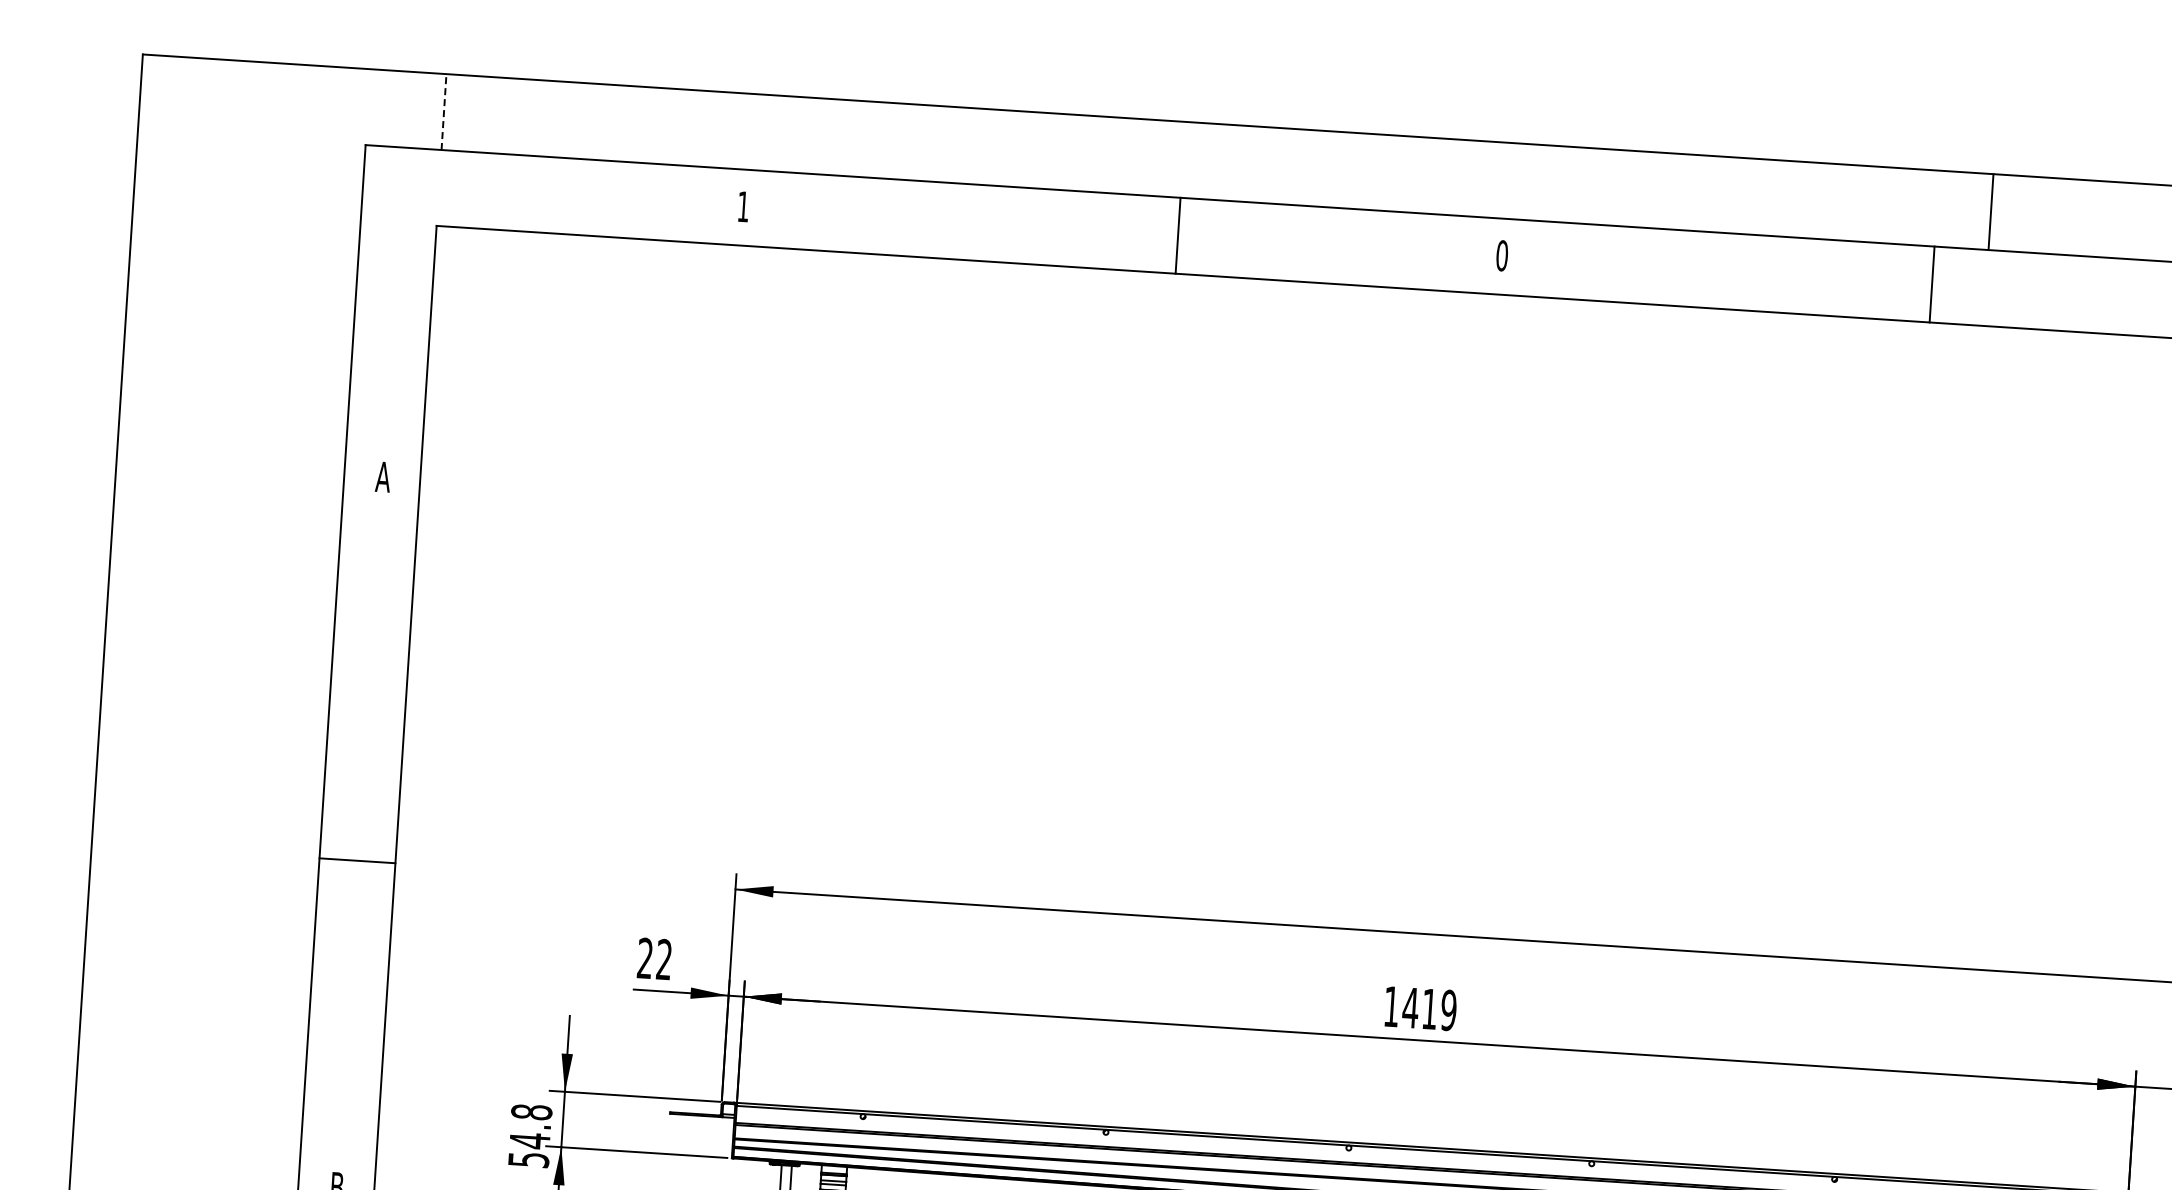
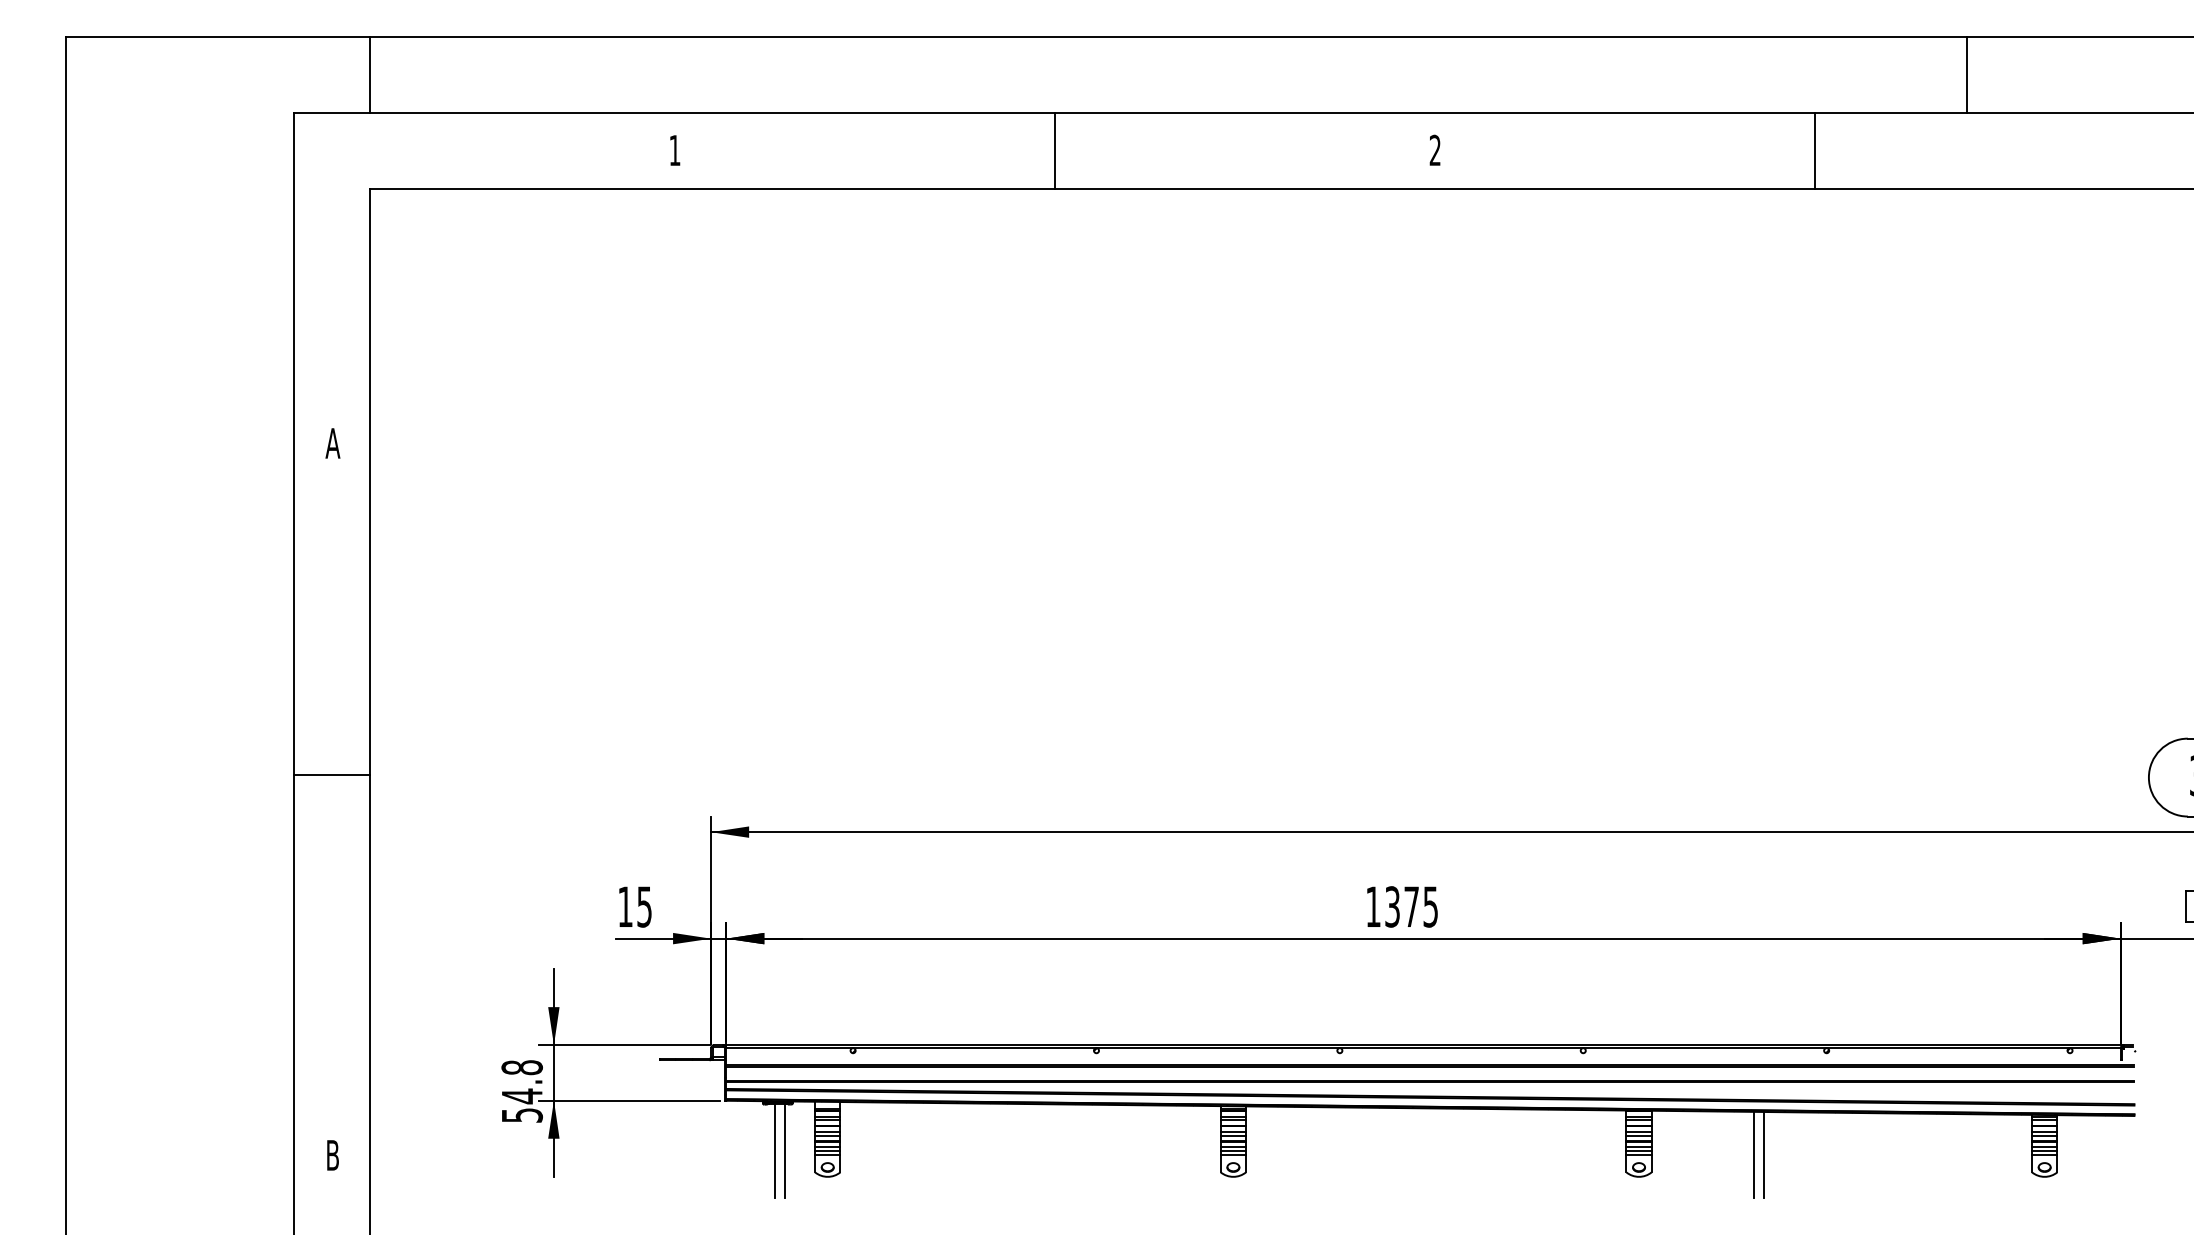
line: (444, 111) -> (370, 74), dashed -> solid
line: (1991, 212) -> (1967, 75), moved
line: (1178, 235) -> (1054, 151), moved
text: (1501, 255) -> (1434, 150), 0 -> 2
line: (1932, 284) -> (1815, 151), moved
line: (356, 861) -> (331, 775), moved
text: (654, 958) -> (634, 906), 22 -> 15
text: (1429, 1008) -> (1411, 906), 1419 -> 1375

